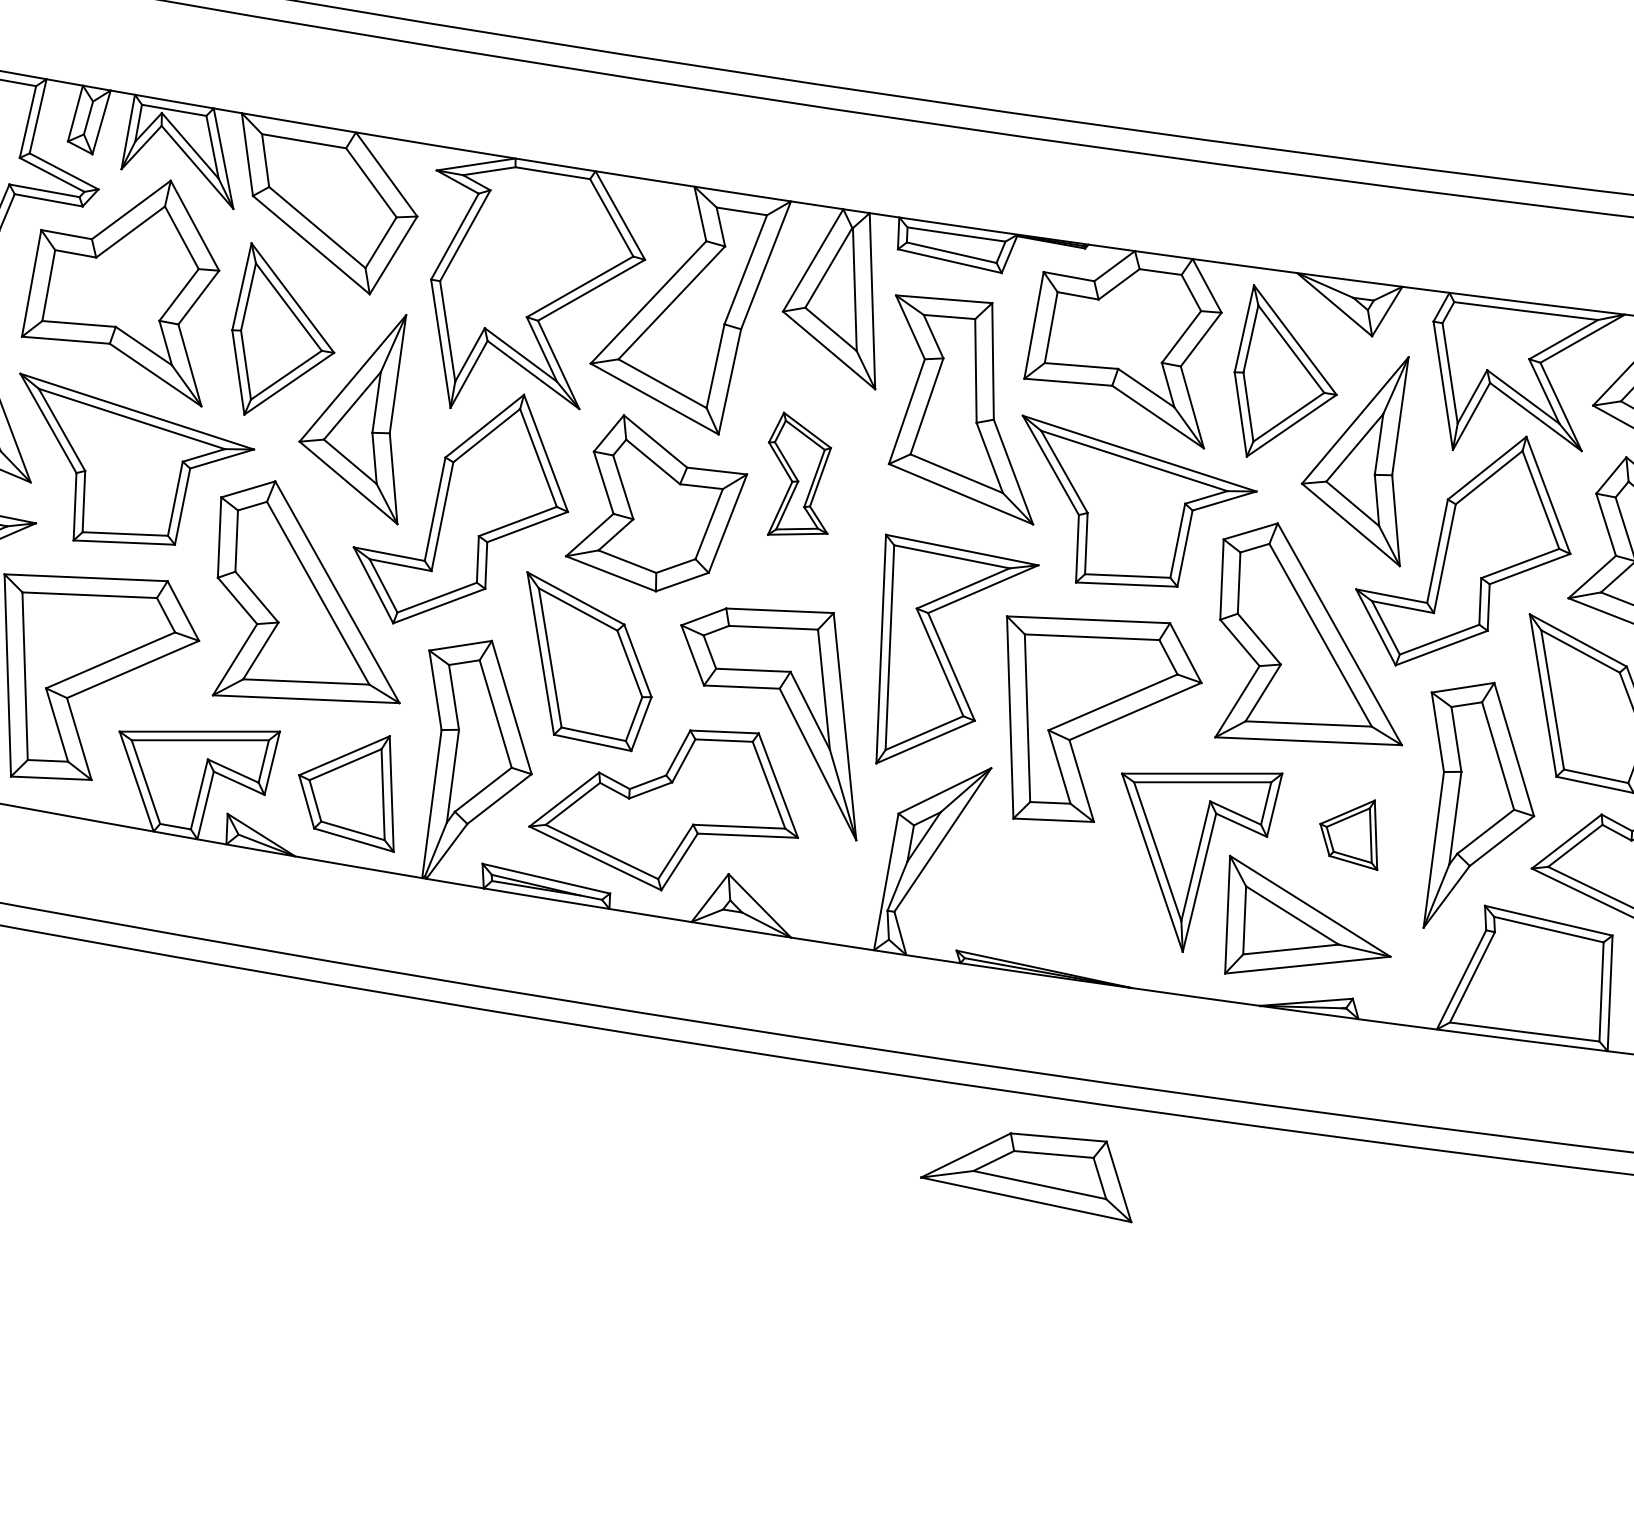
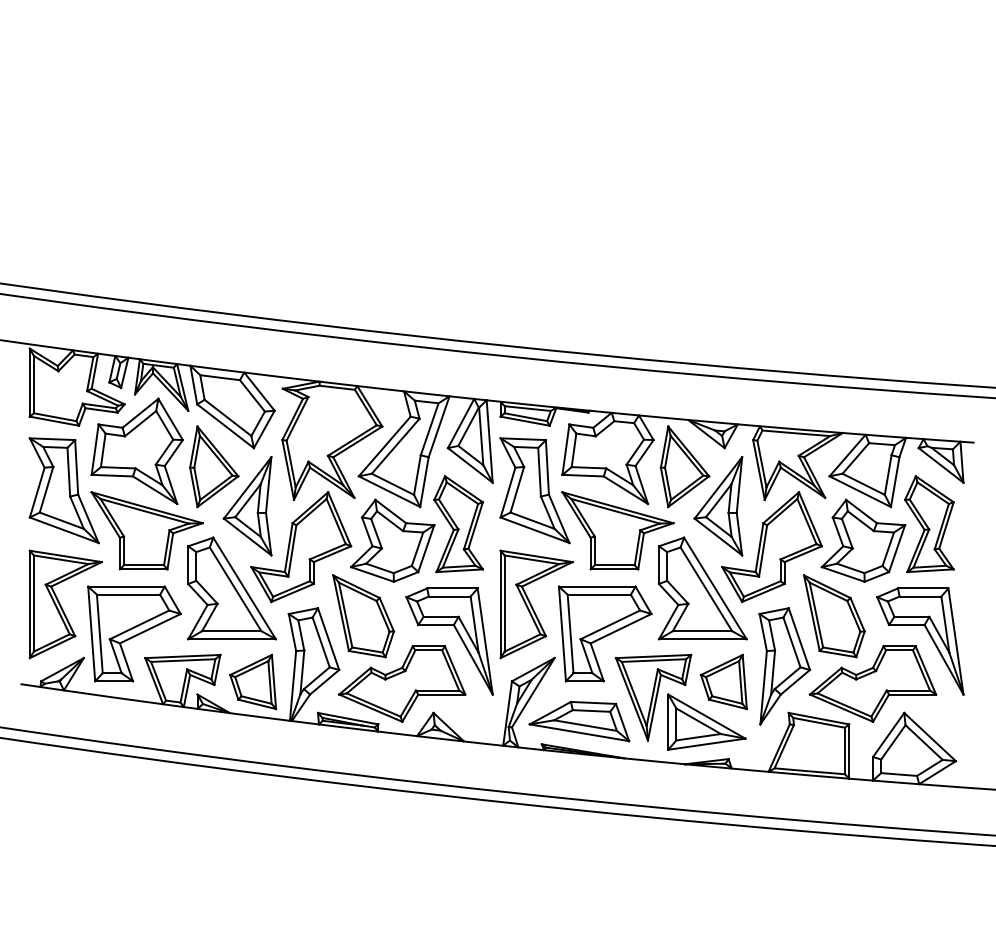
part: (798, 475) -> (458, 524), size x1.67
part: (1348, 833) -> (723, 681), size x1.67
part: (1027, 1175) -> (579, 721), moved

